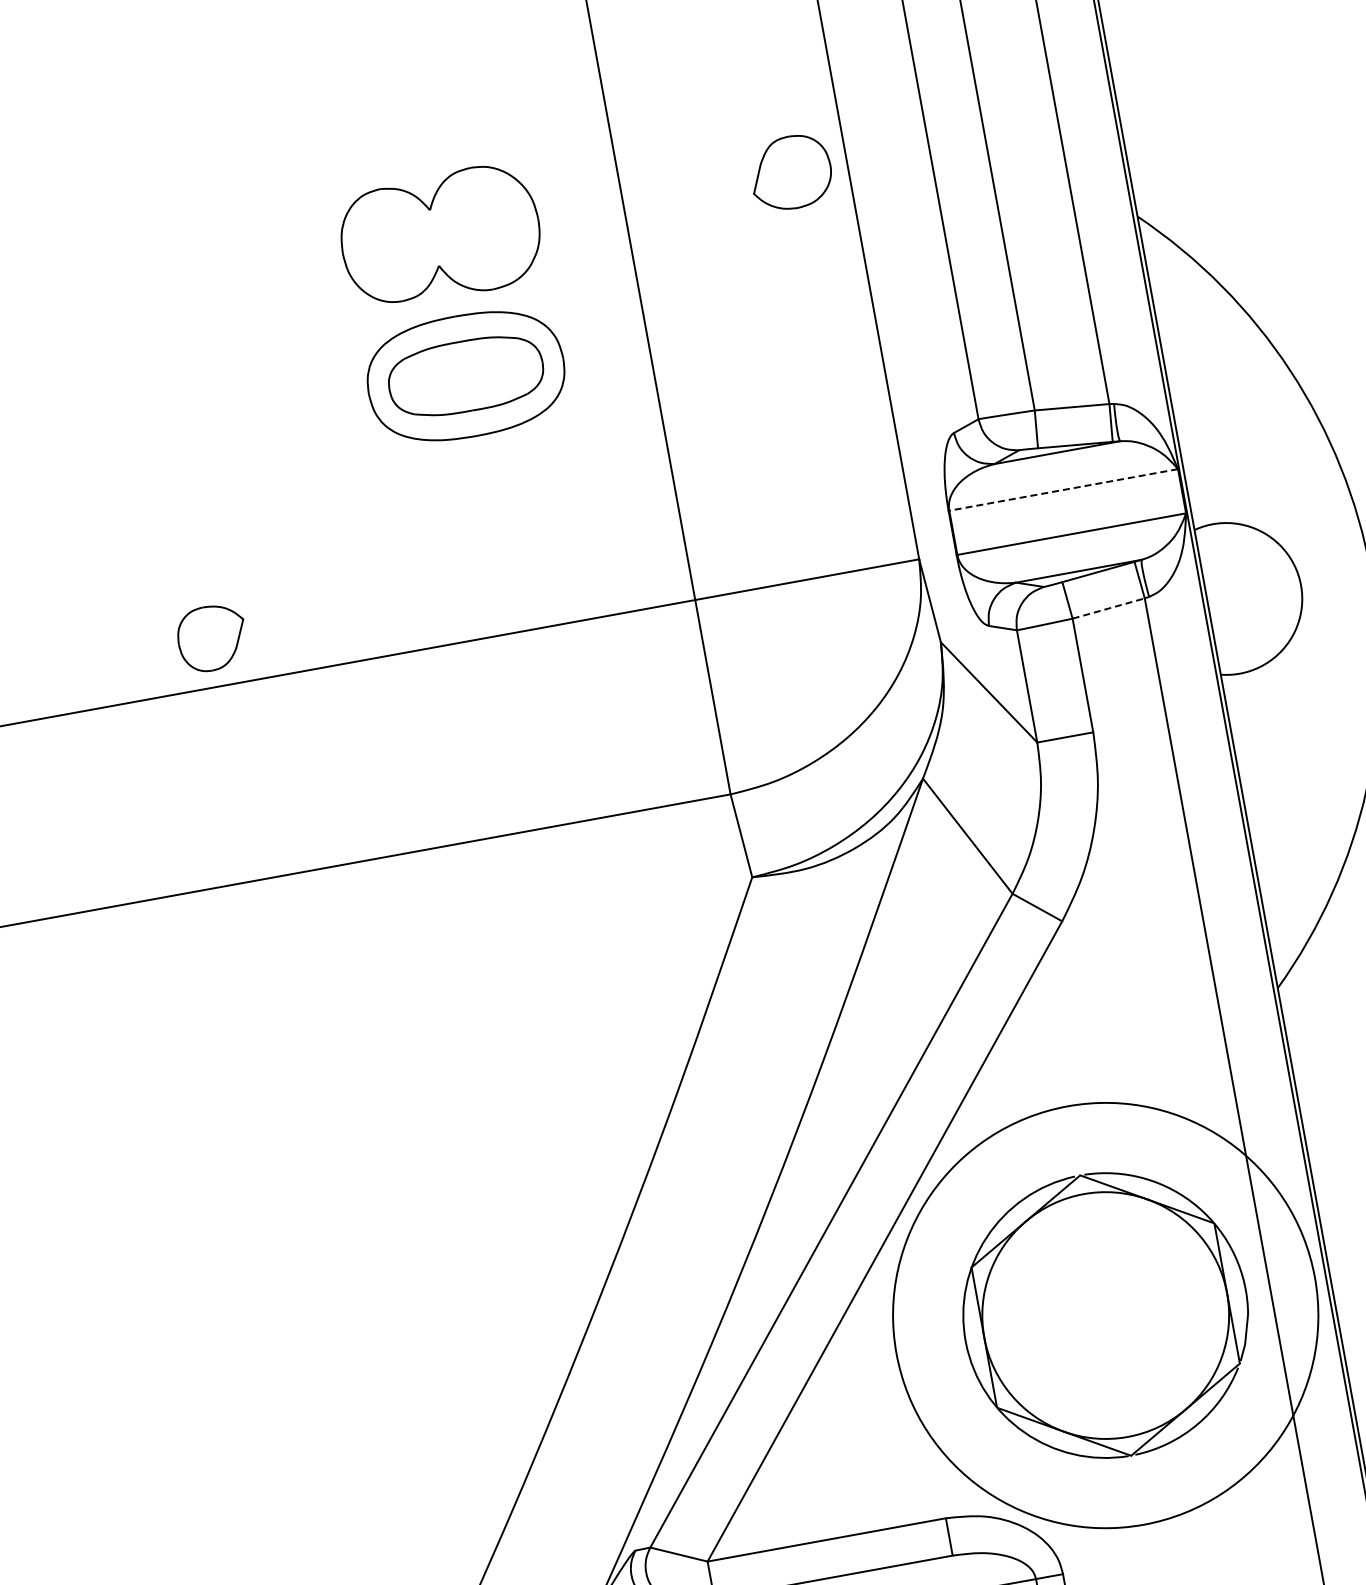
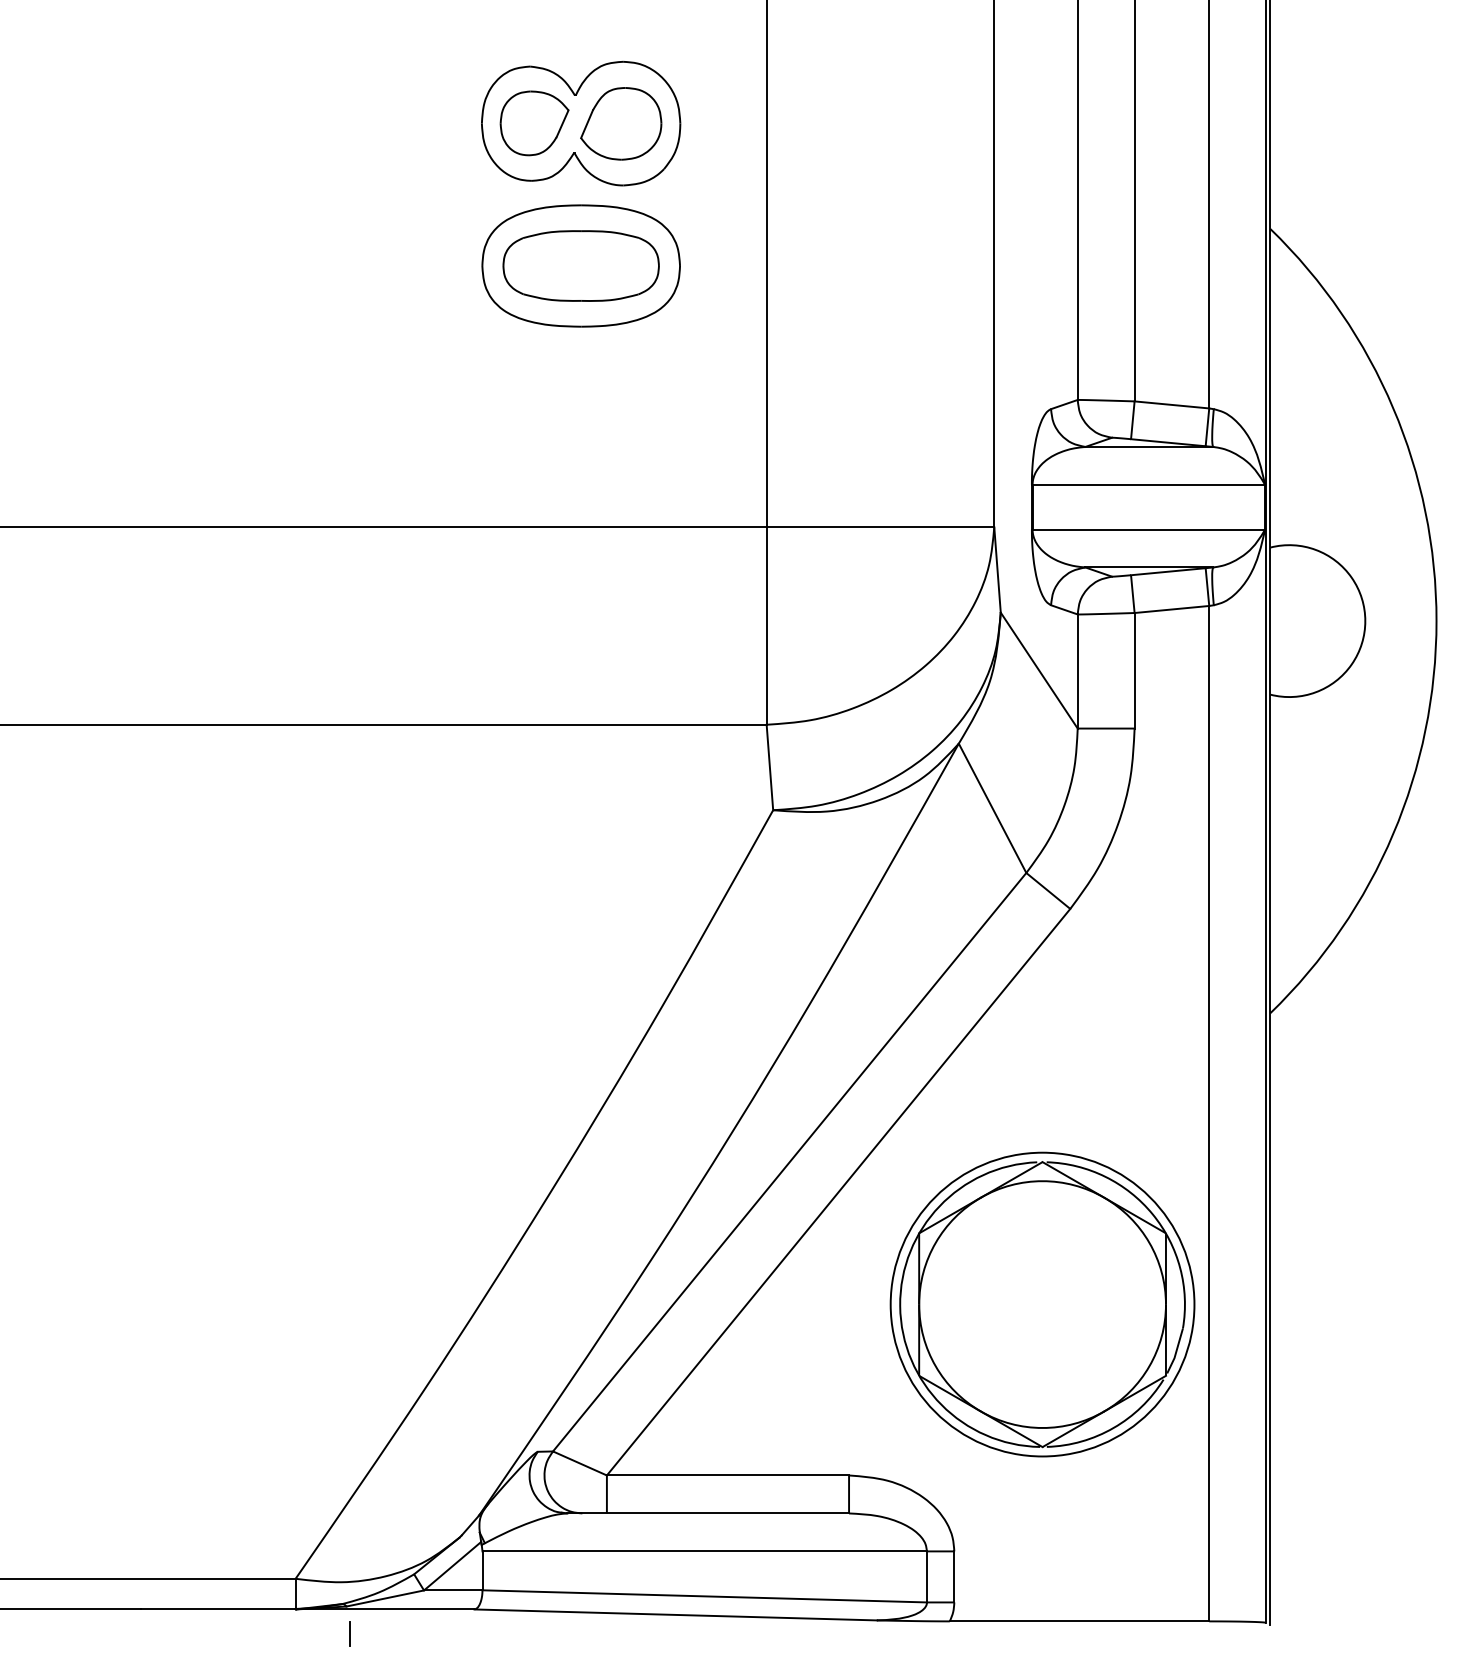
part: (791, 172) -> (621, 123), moved
line: (1063, 489) -> (1148, 484), dashed -> solid
line: (1109, 608) -> (1172, 609), dashed -> solid
part: (212, 638) -> (534, 123), moved
circle: (1105, 1315) -> (1042, 1304), size x0.71

